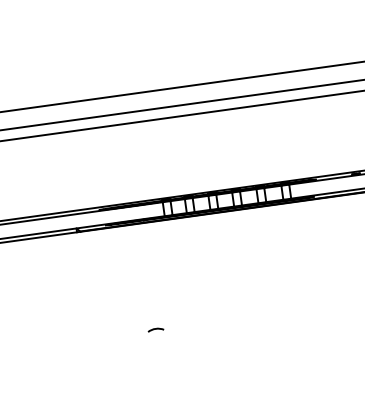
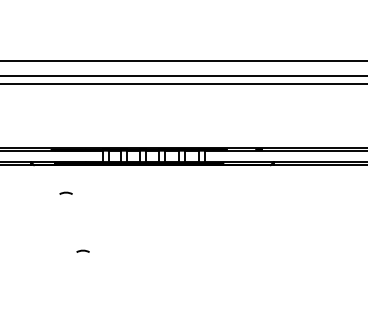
arc: (124, 260) -> (65, 192), added

